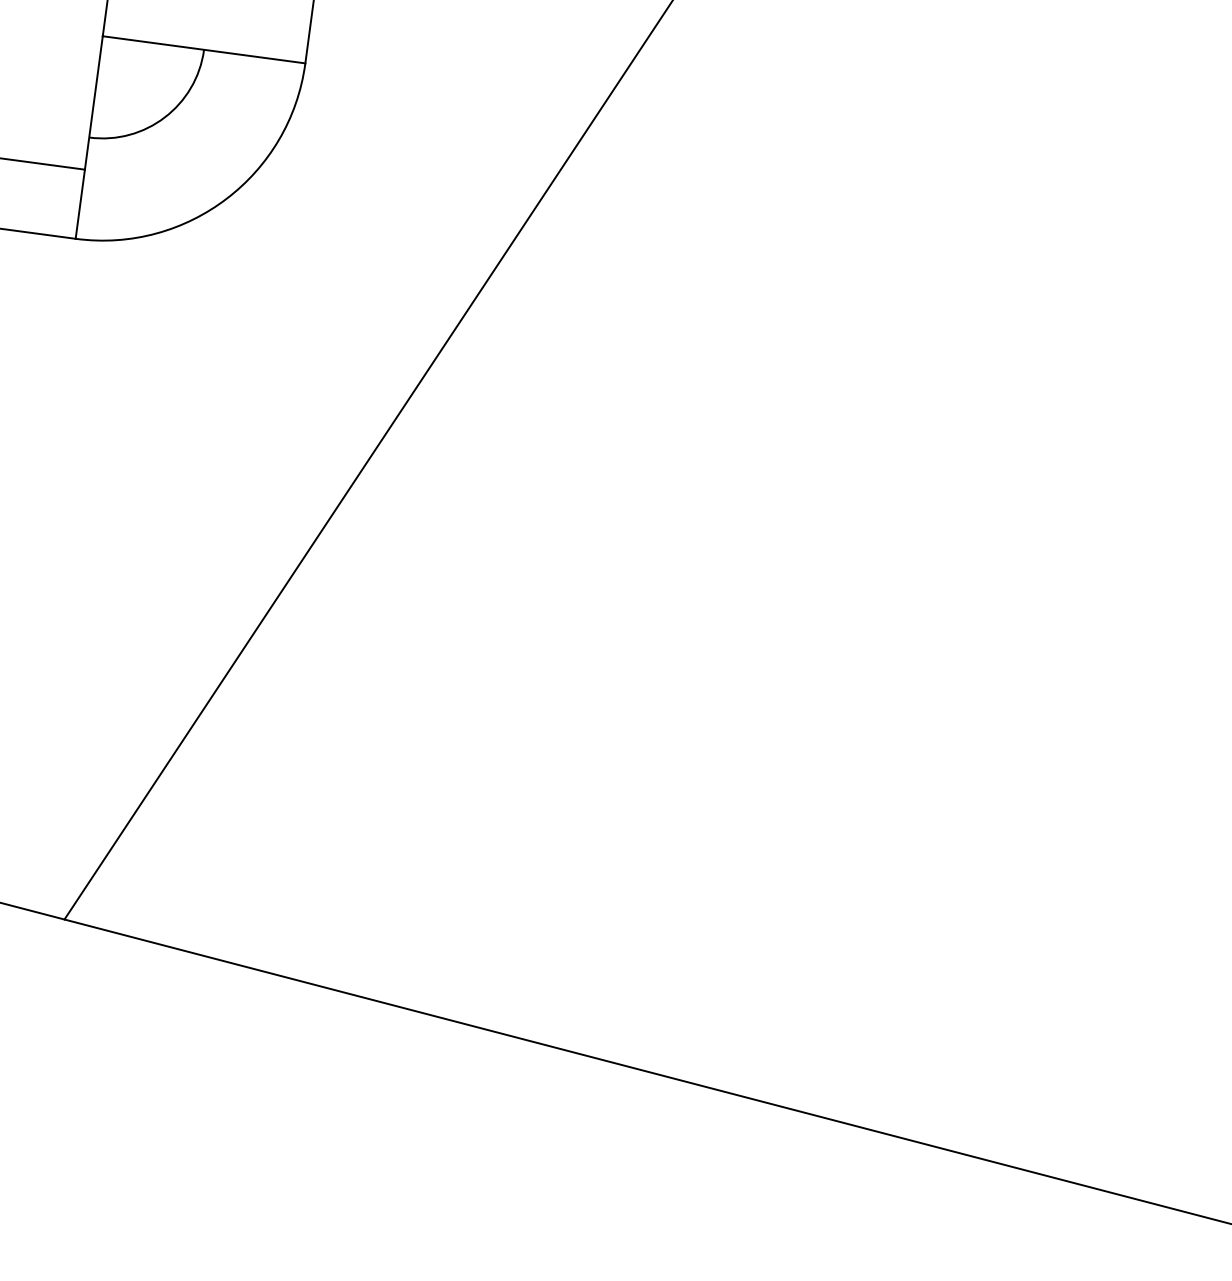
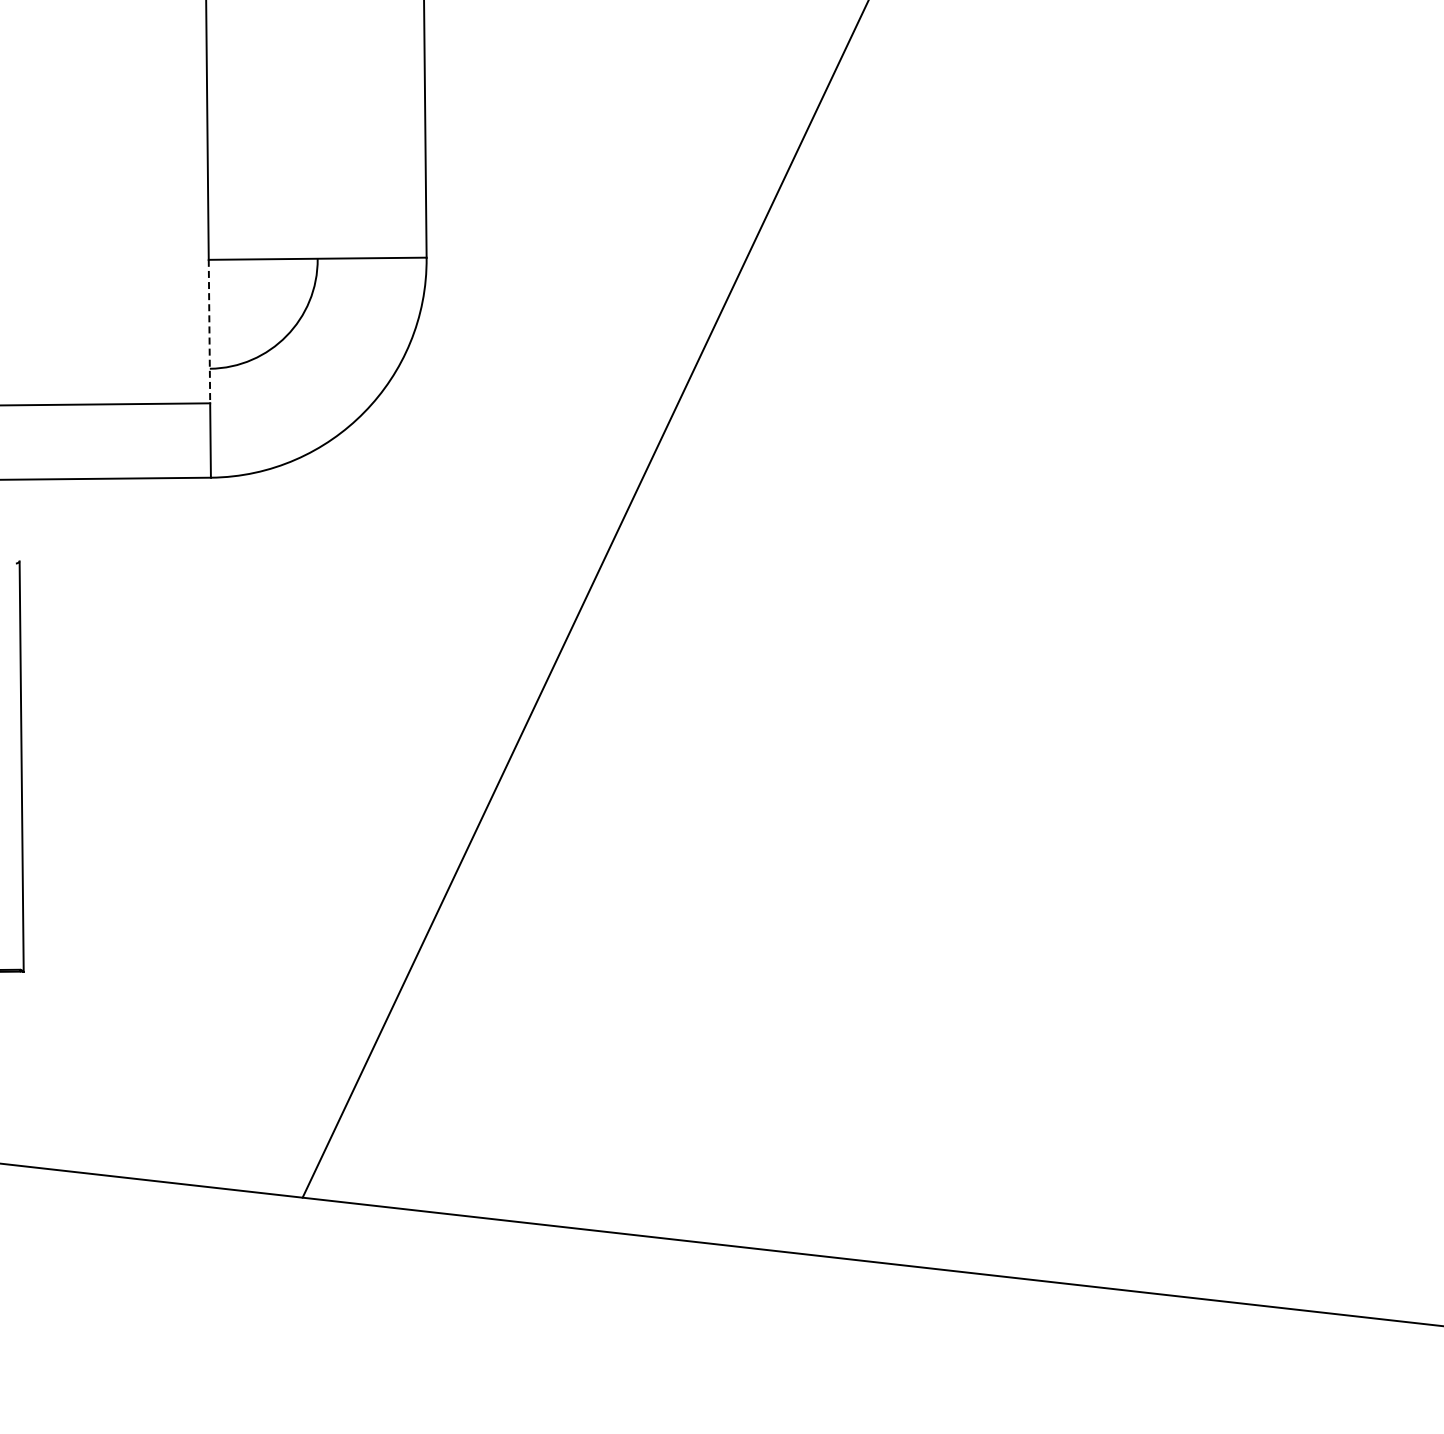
line: (93, 102) -> (209, 331), solid -> dashed

